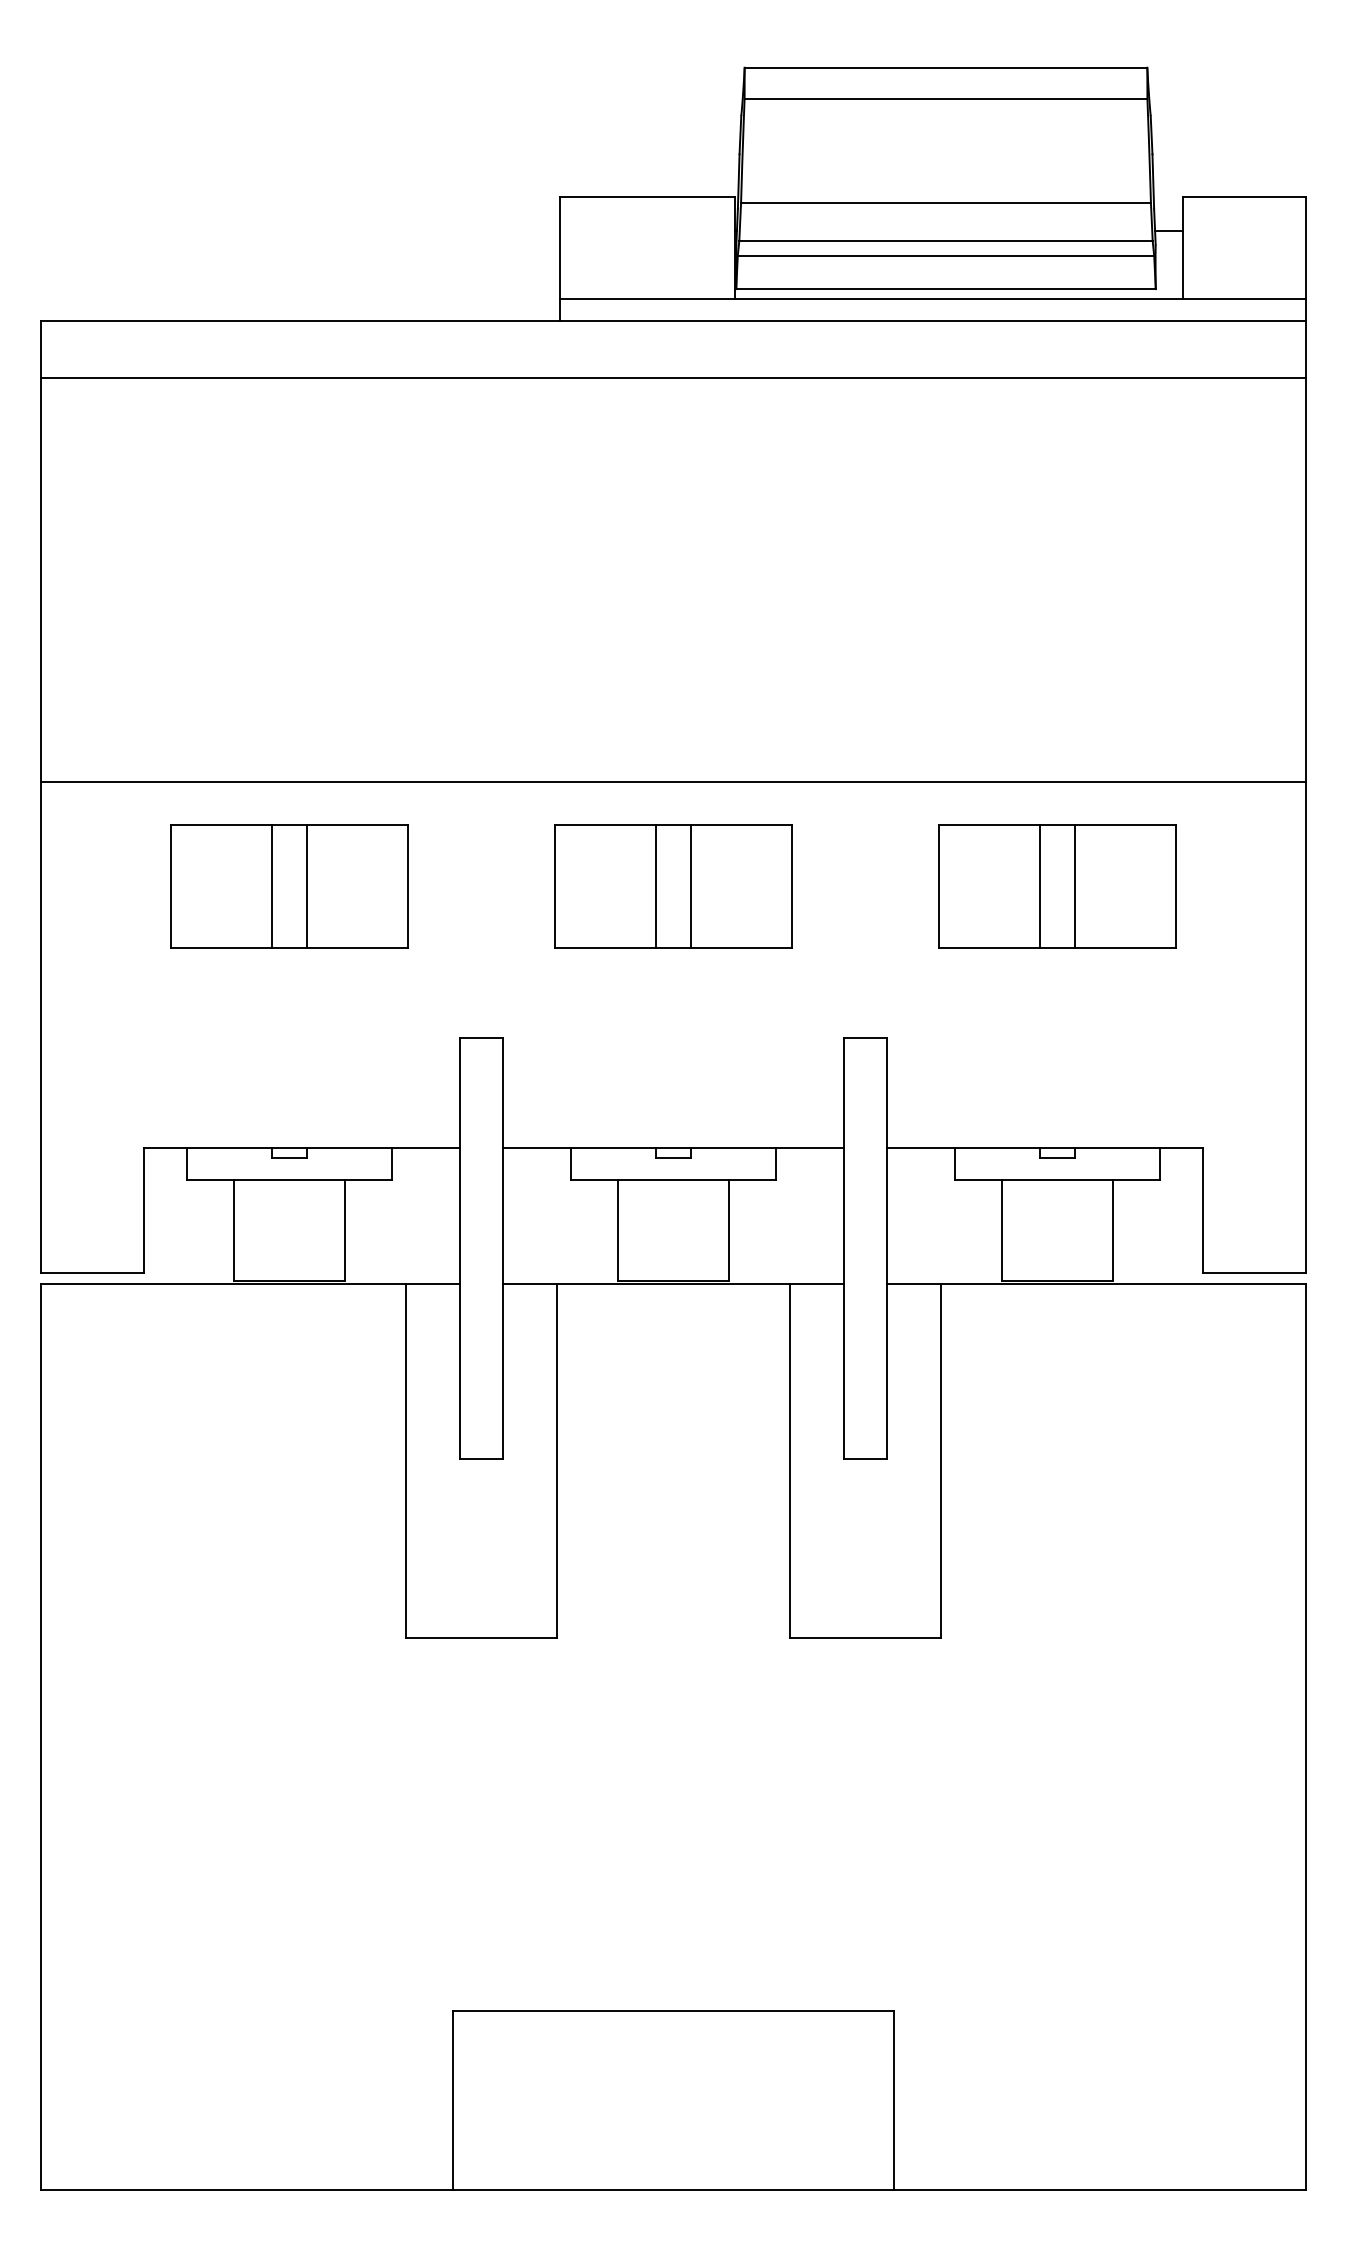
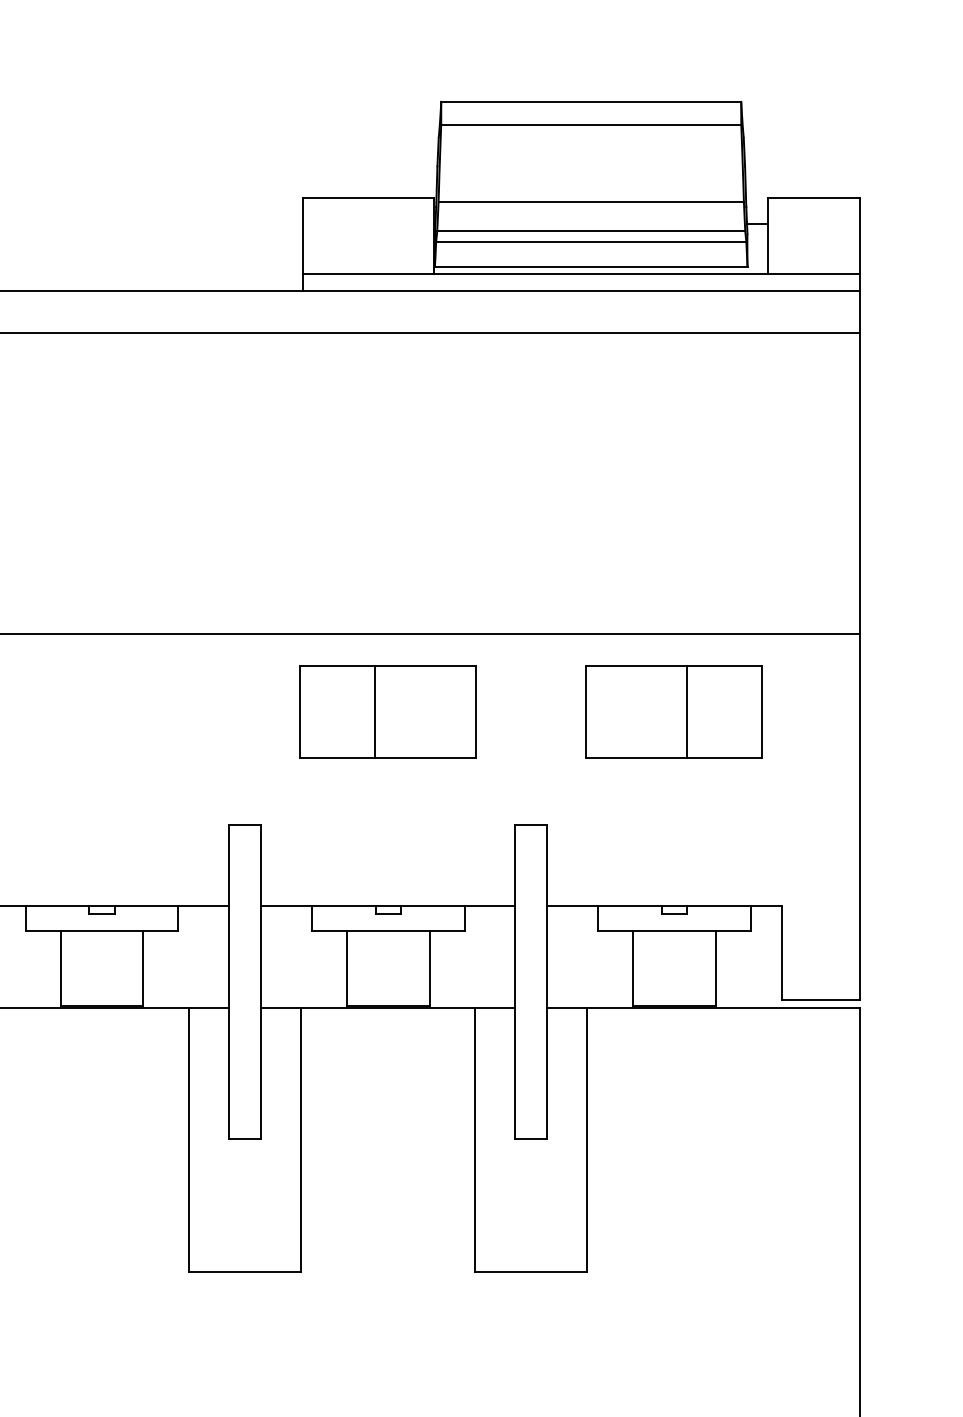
part: (289, 886) -> (102, 711), removed
line: (690, 886) -> (400, 711), removed
line: (1040, 886) -> (661, 711), removed

